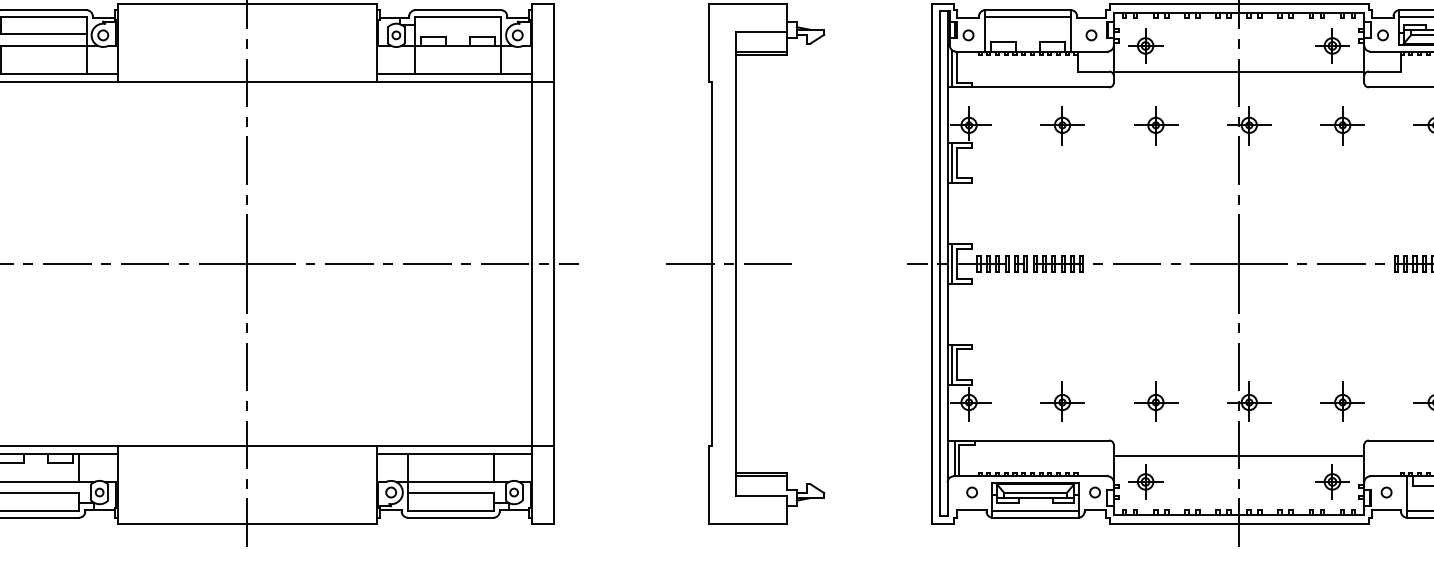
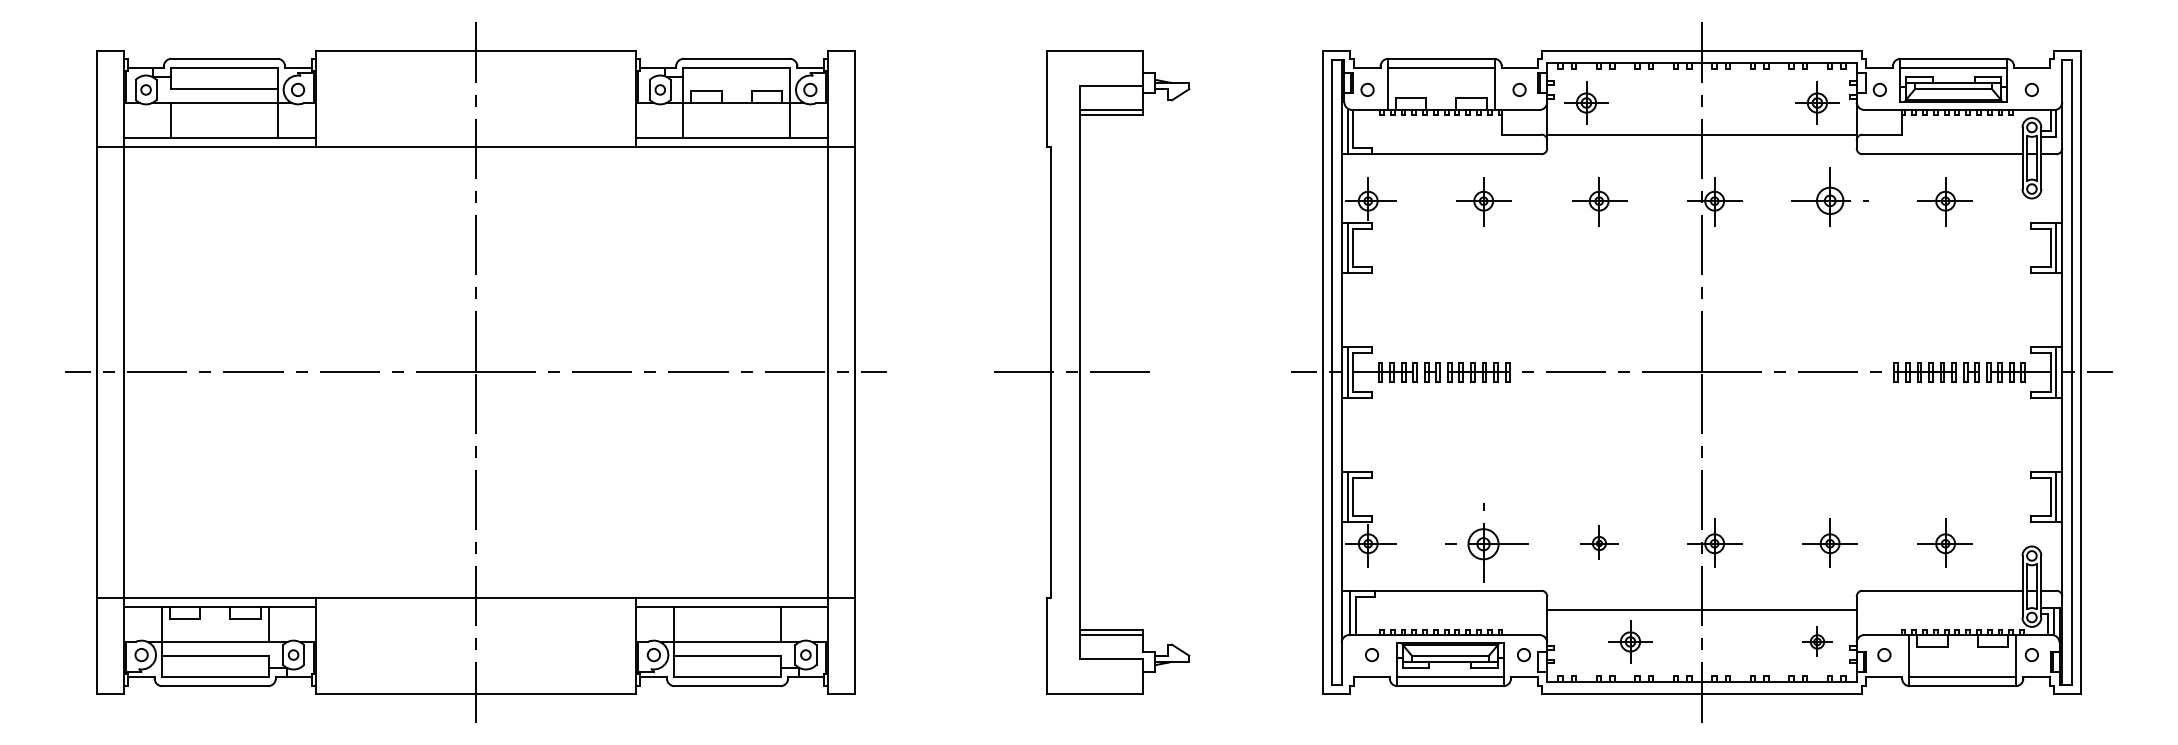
part: (1342, 125) -> (1829, 201), size x1.4
part: (1062, 401) -> (1483, 542), size x1.6
part: (1156, 401) -> (1599, 542), size x0.7
part: (1145, 481) -> (1630, 641), moved
part: (1332, 481) -> (1817, 641), size x0.7

